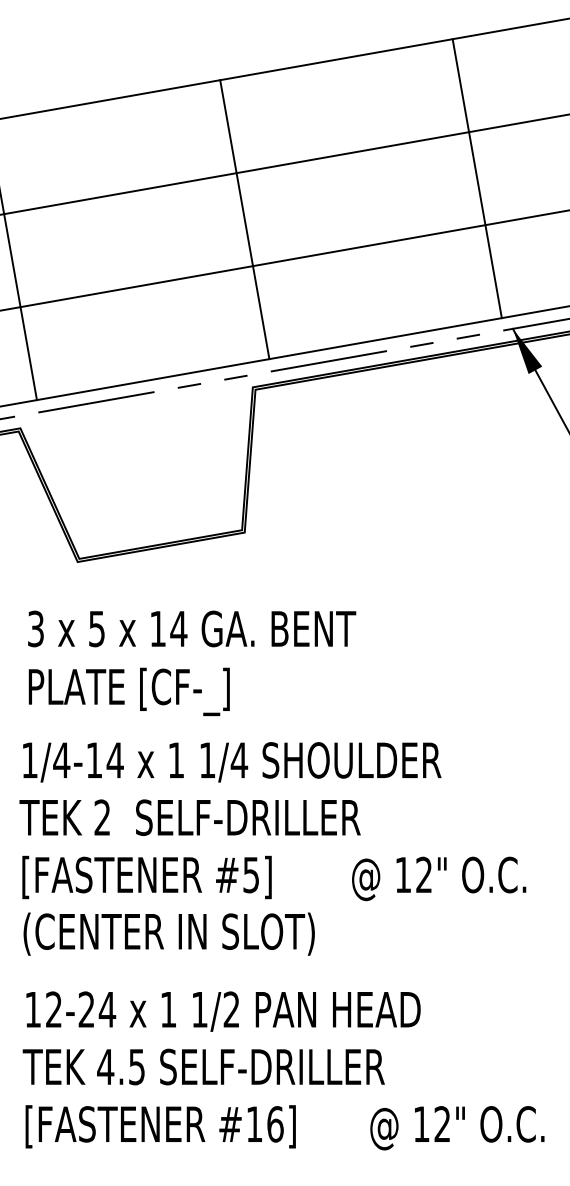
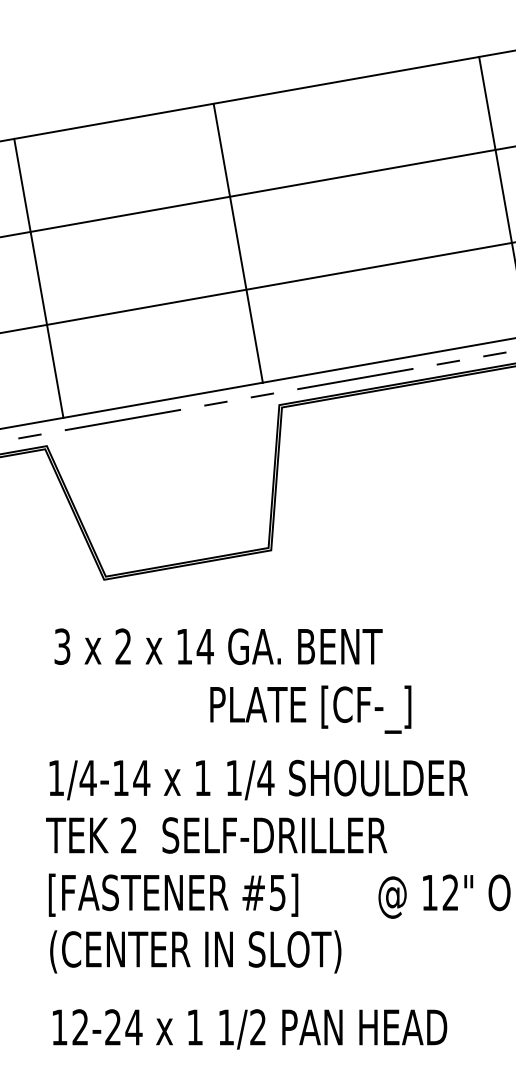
line: (244, 219) -> (237, 243), moved
text: (96, 628) -> (122, 646), 5 -> 2
text: (128, 691) -> (309, 709), moved

